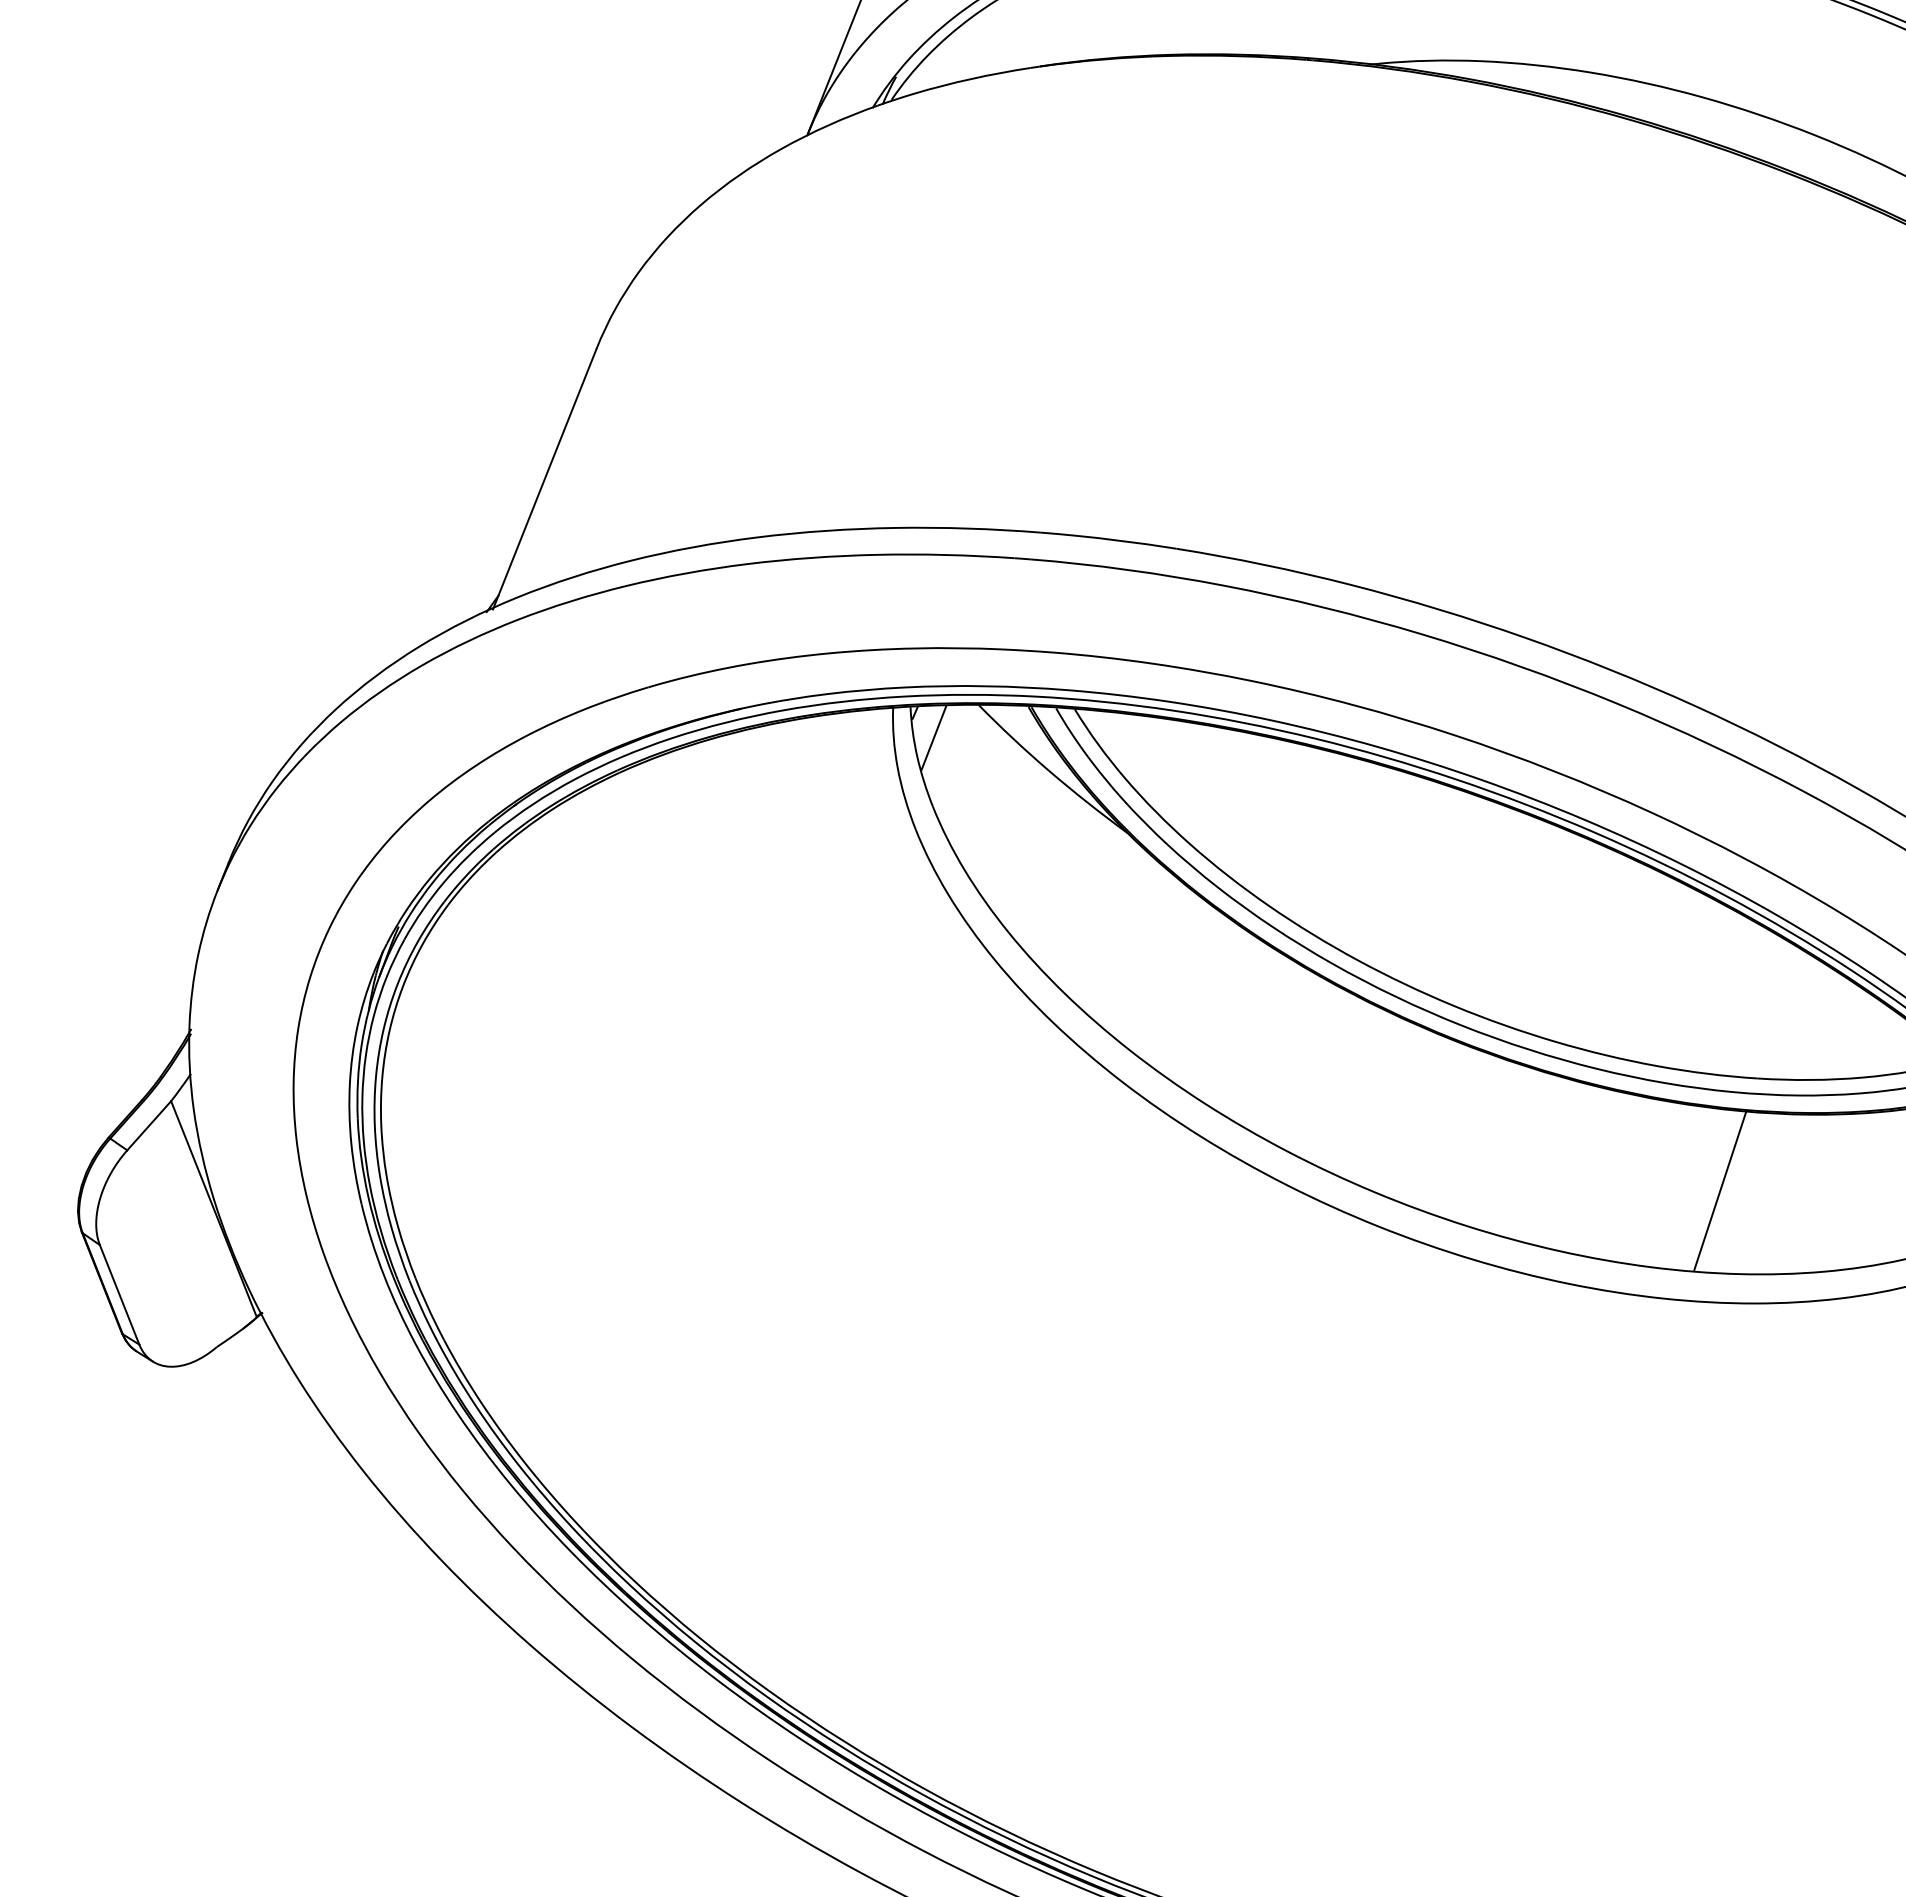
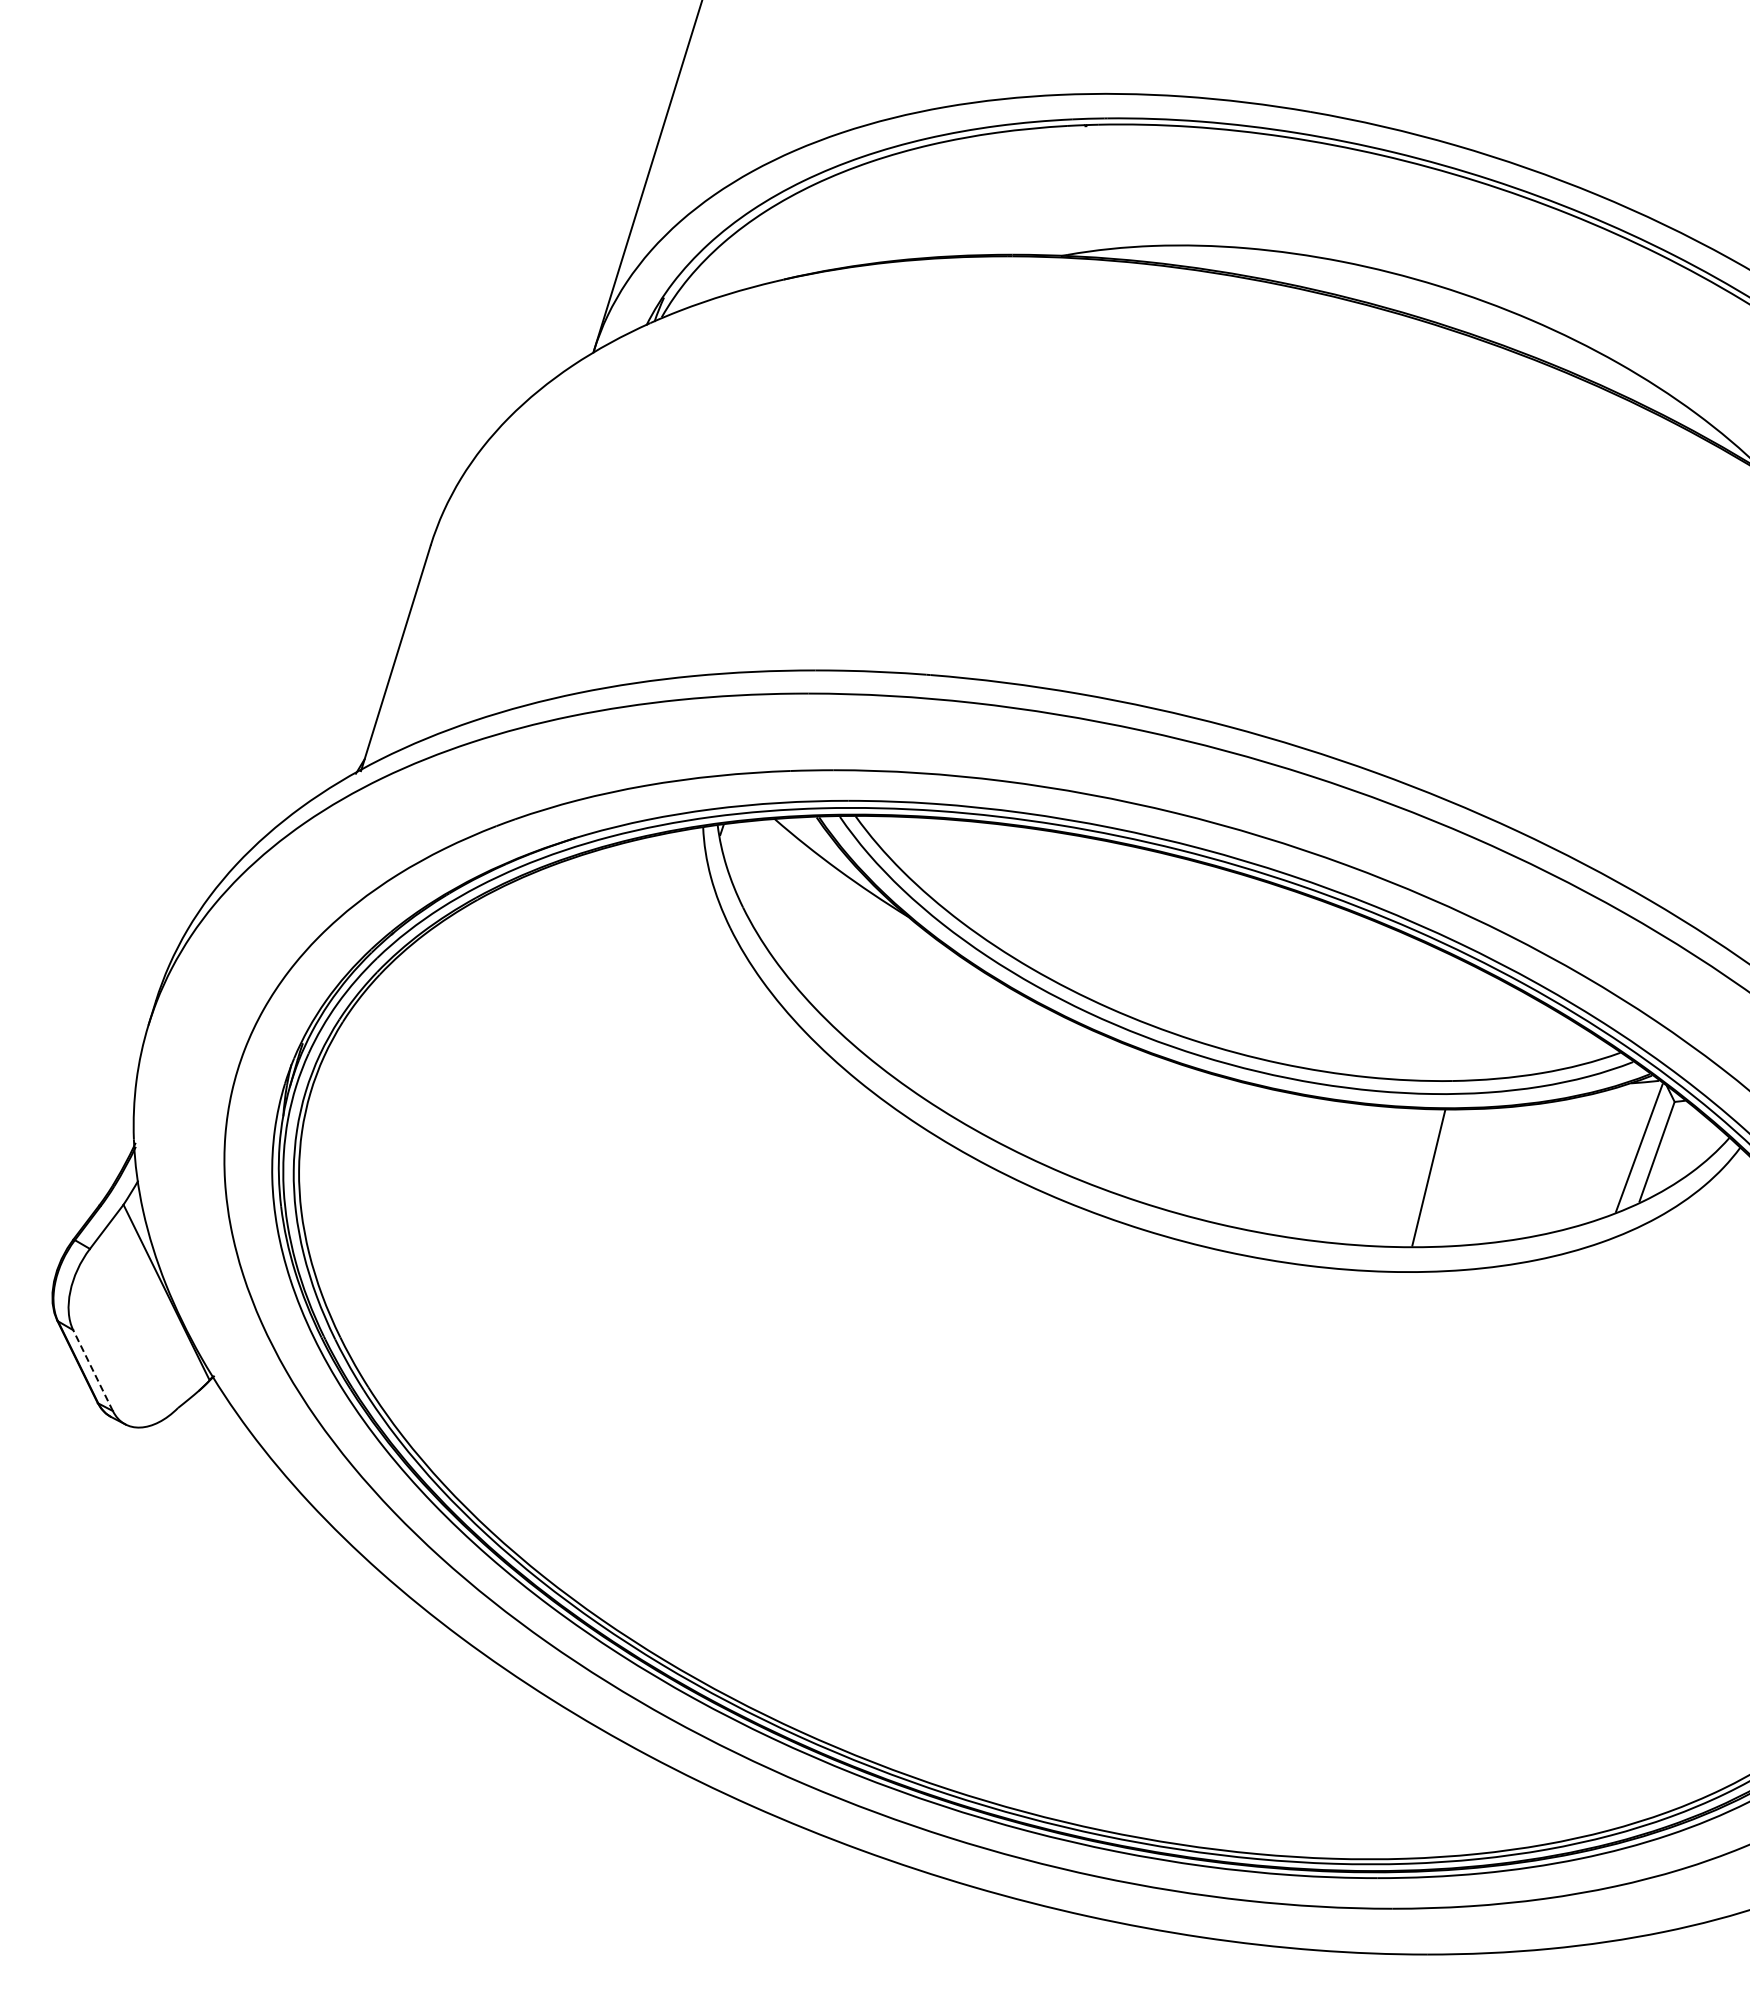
line: (934, 737) -> (739, 849), removed
line: (118, 1294) -> (92, 1370), solid -> dashed

